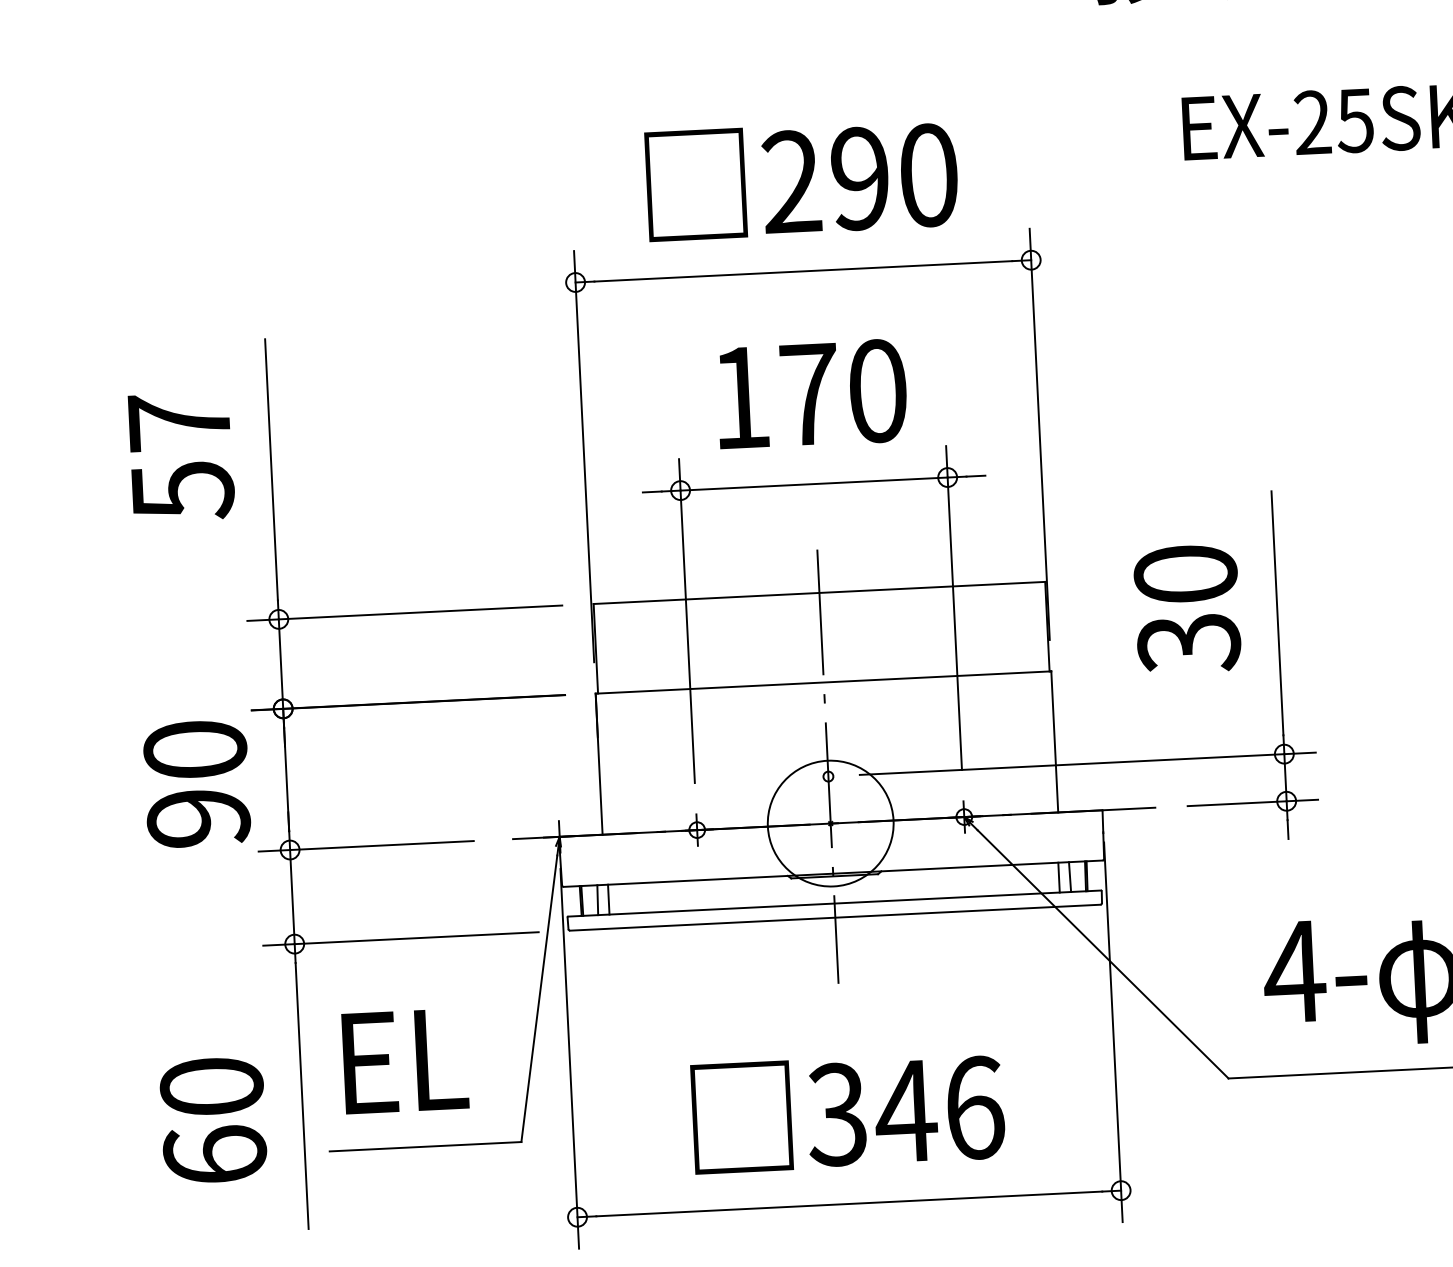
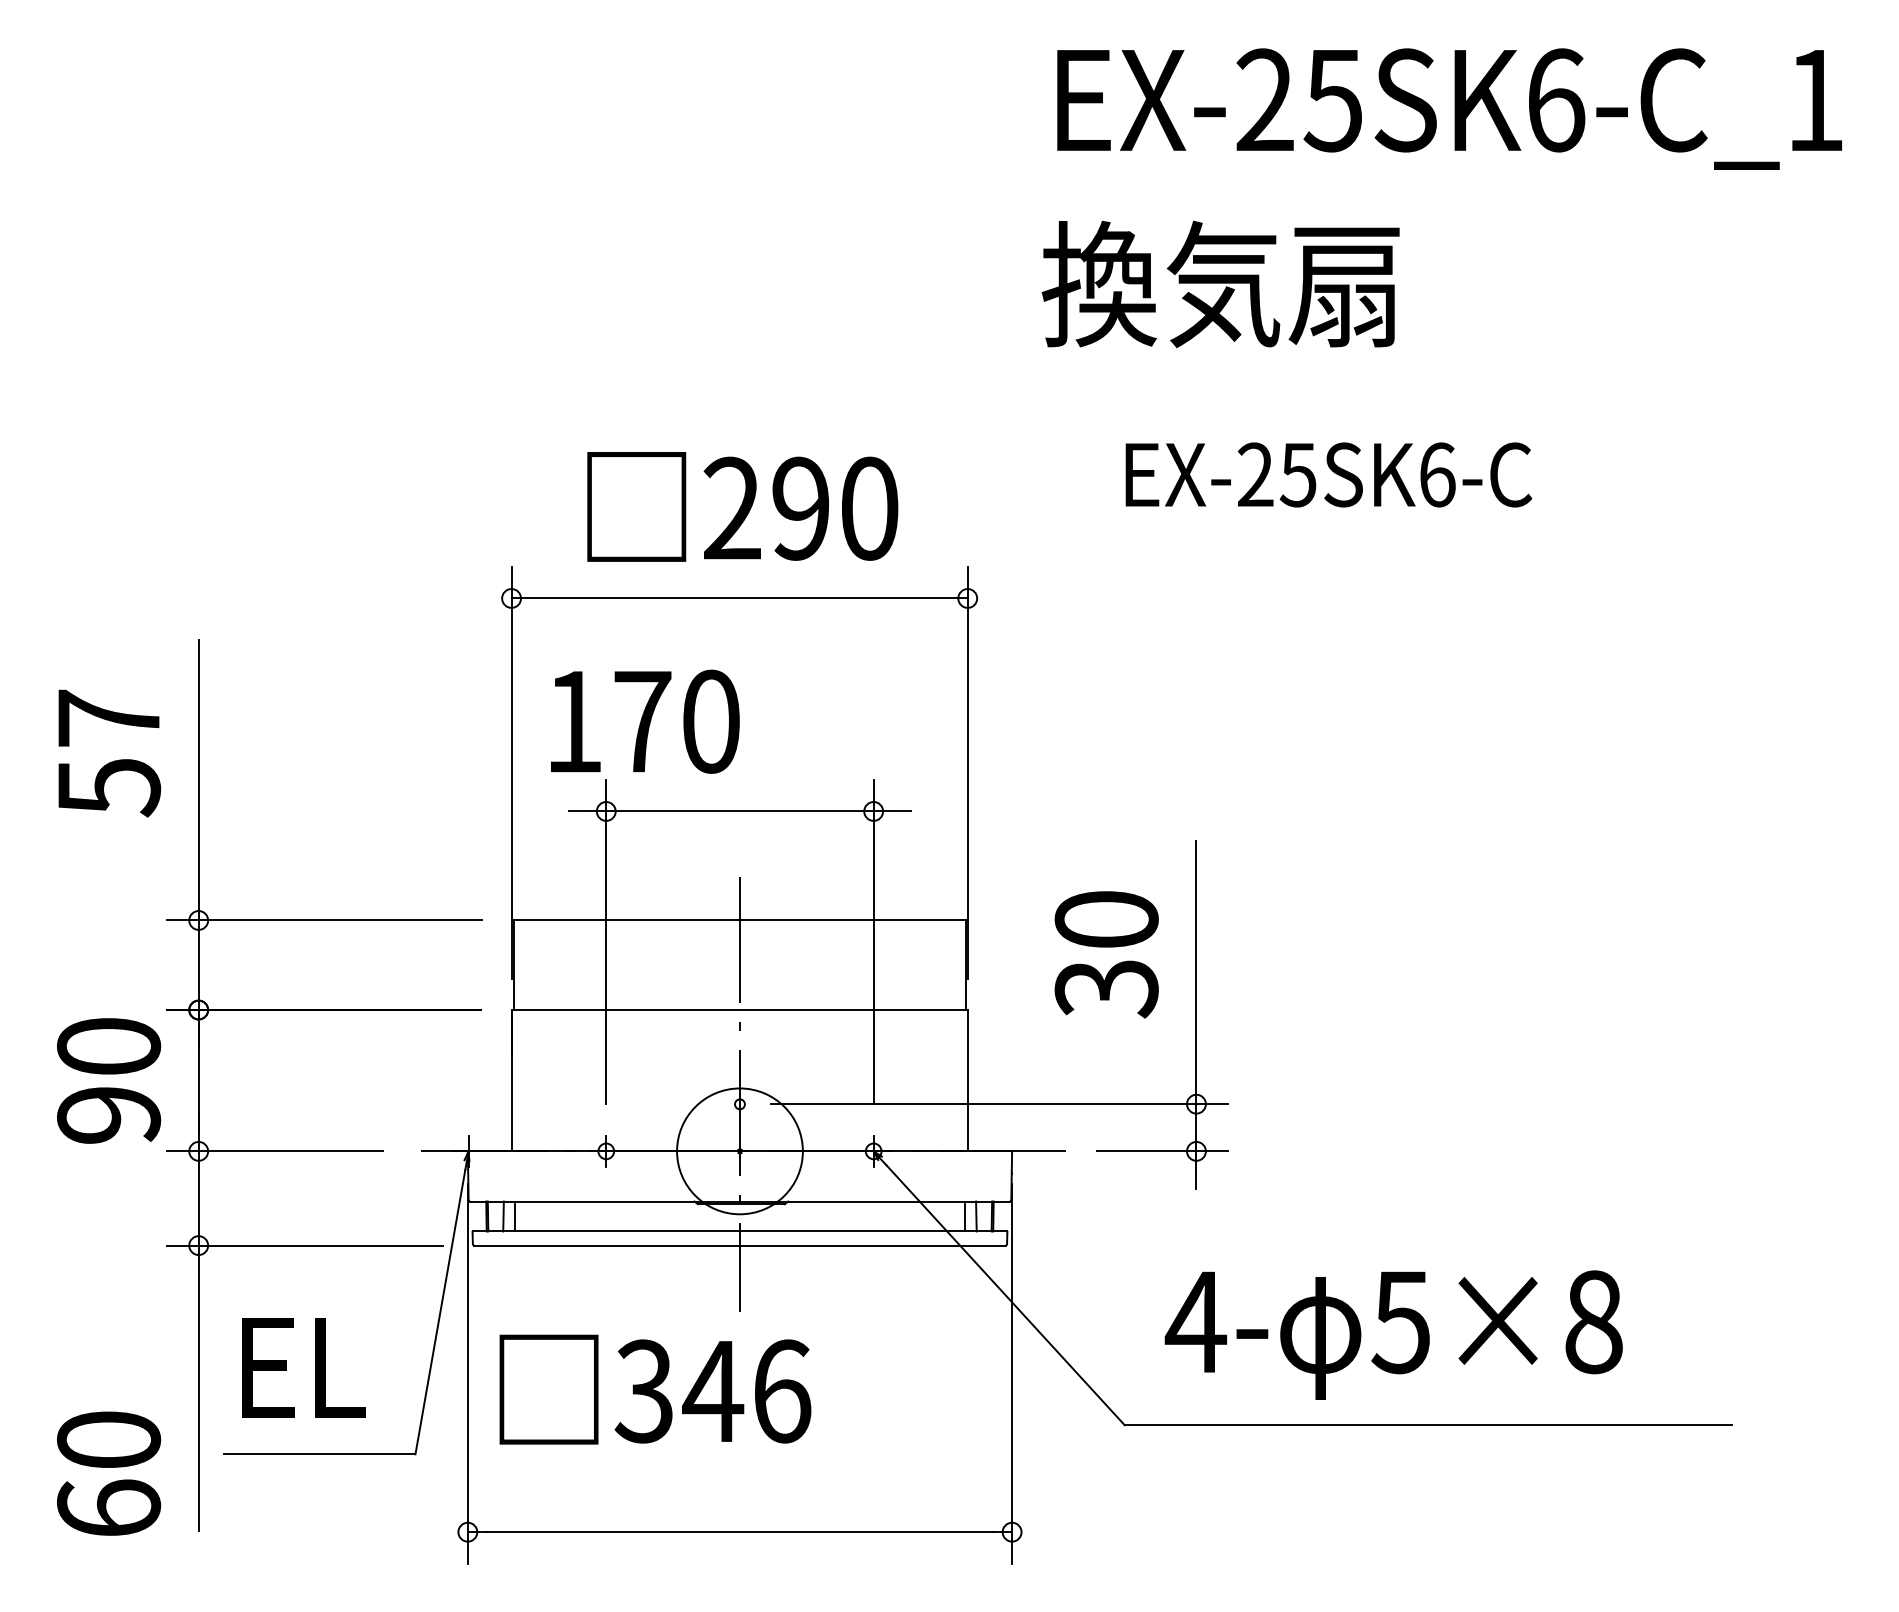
text: (812, 394) -> (645, 721), moved
text: (848, 1112) -> (655, 1389), moved
text: (214, 1120) -> (109, 1473), moved

